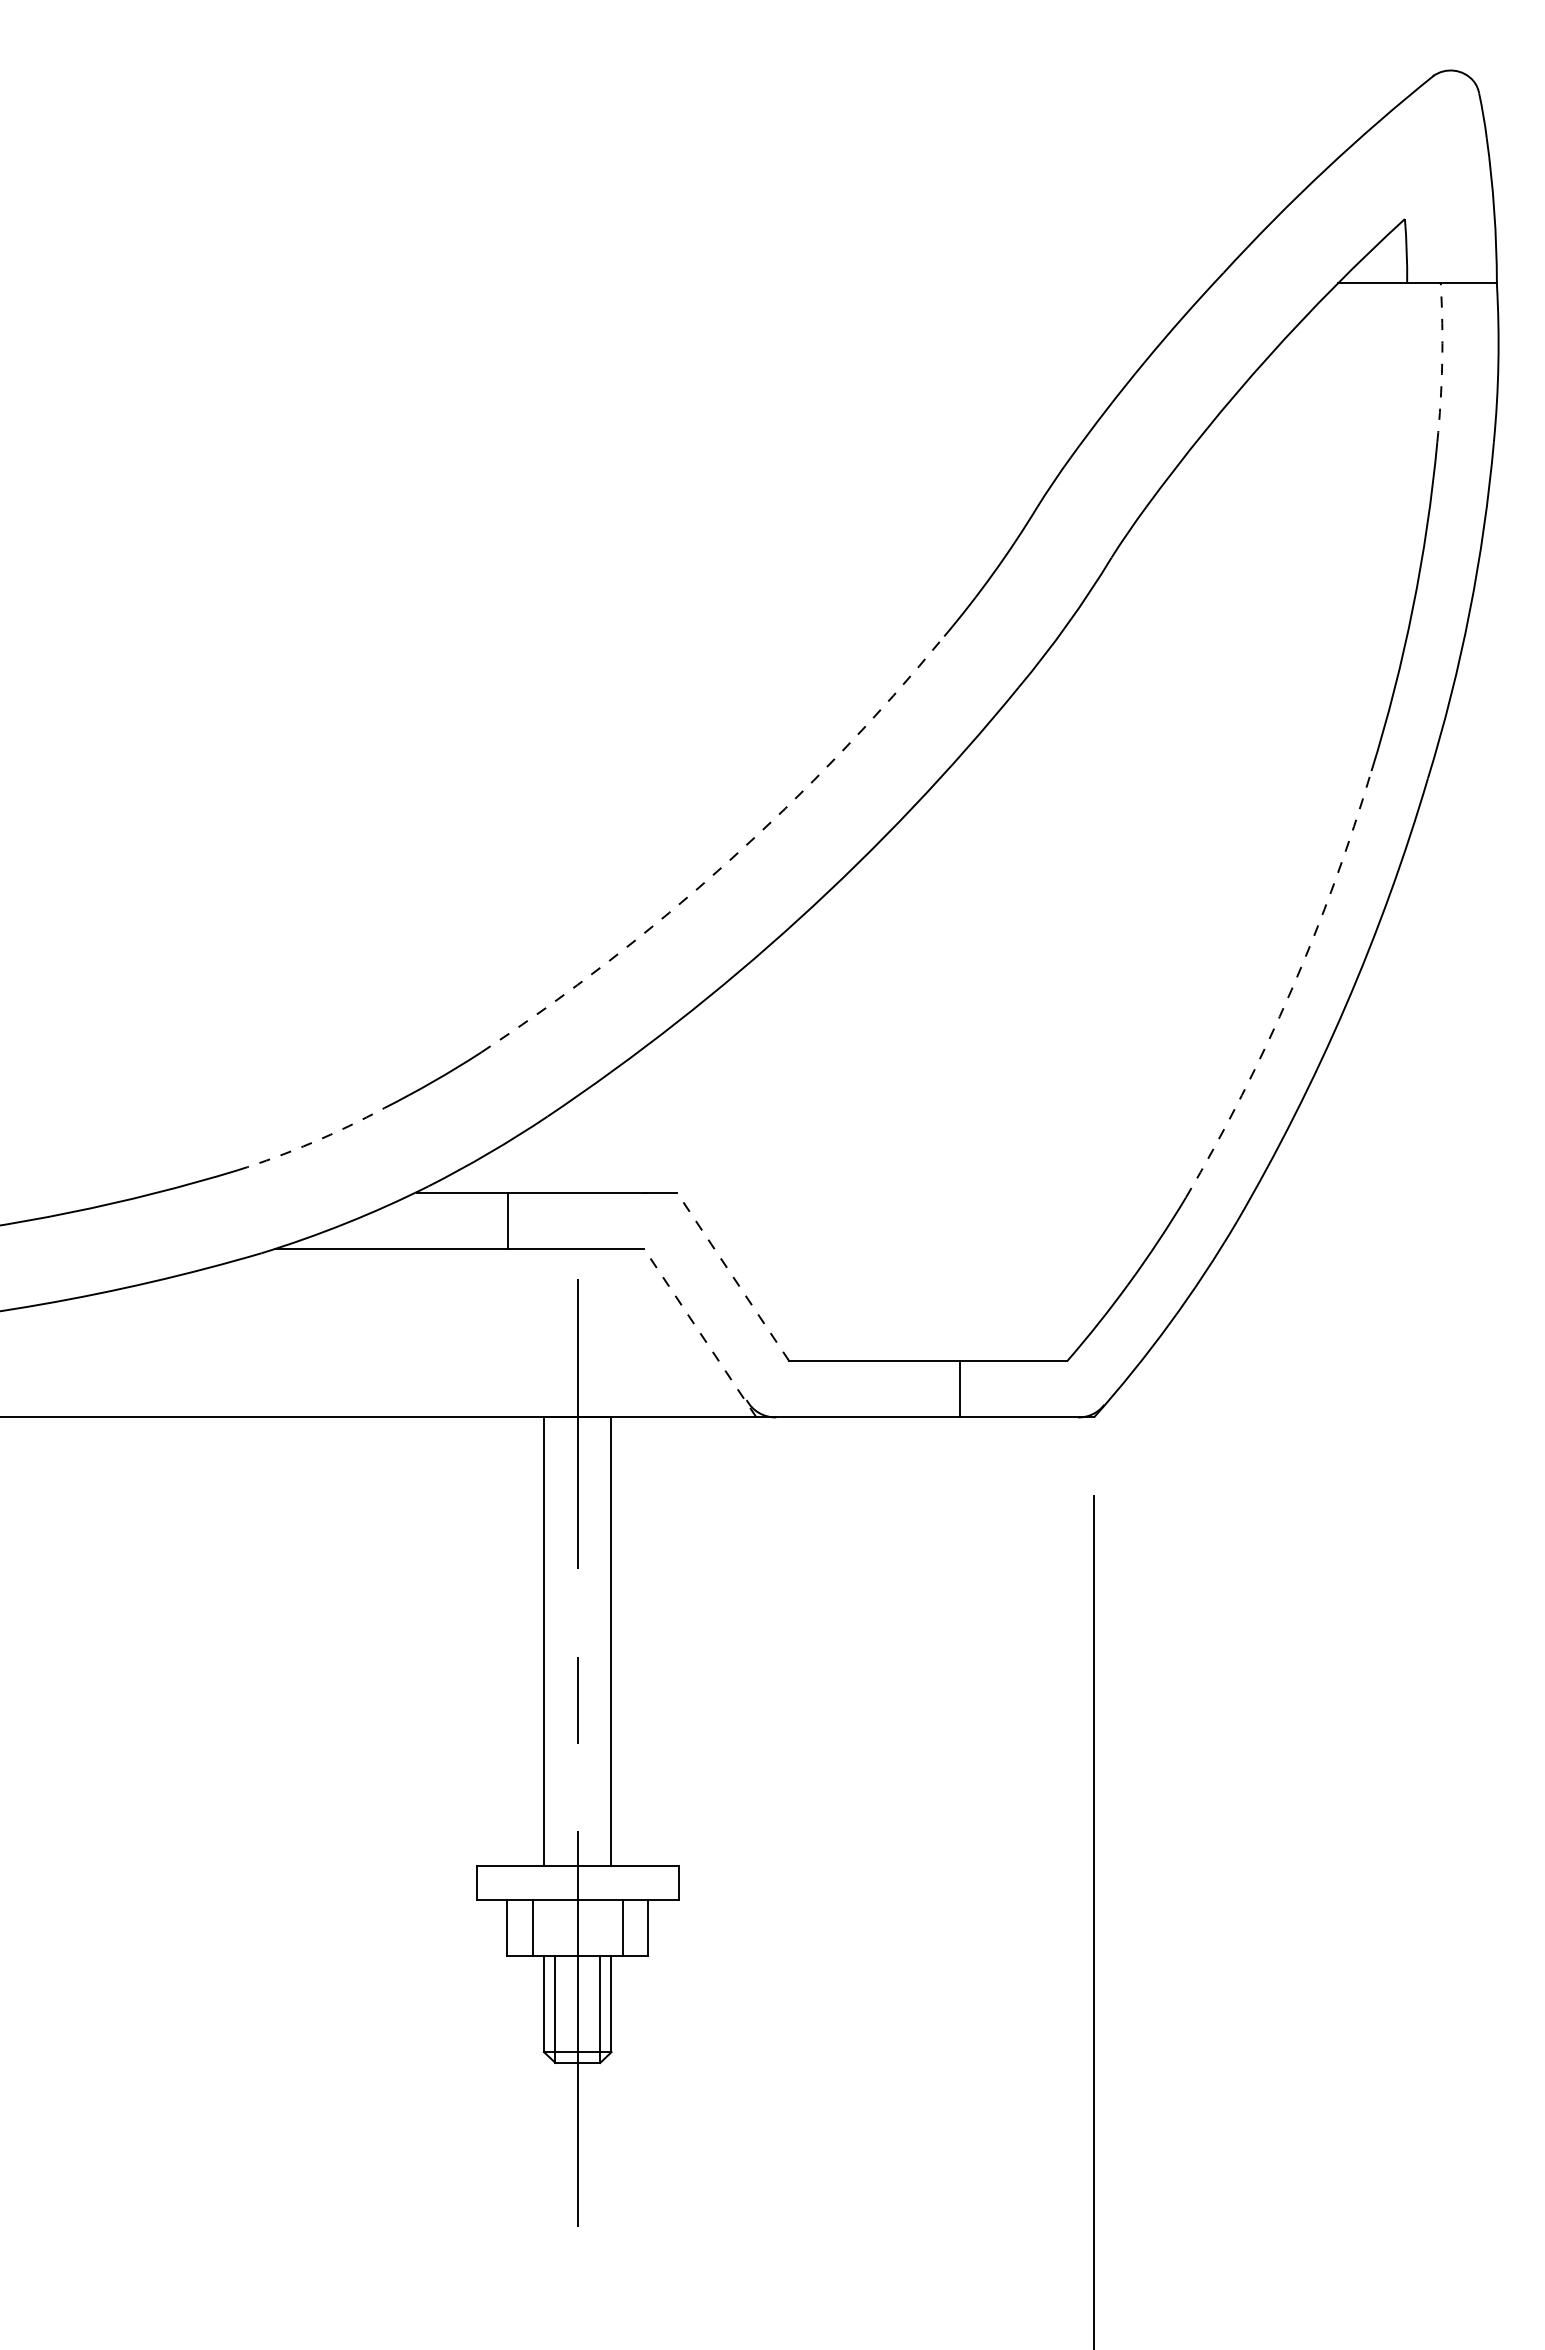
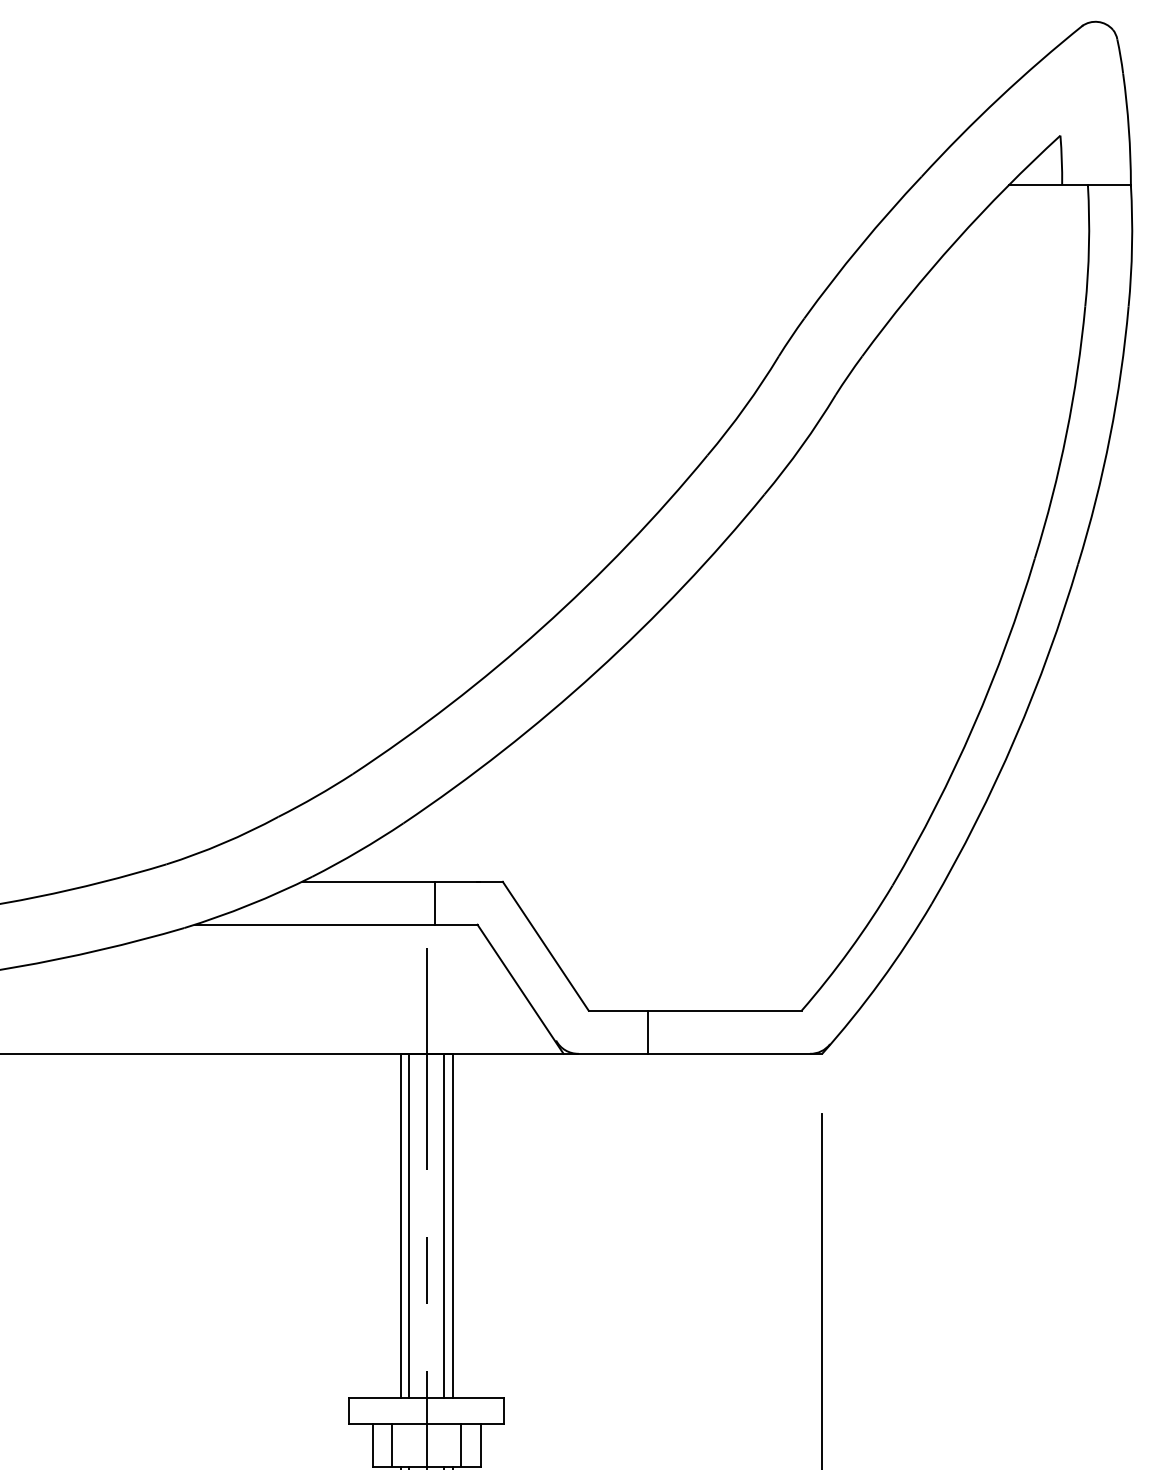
arc: (1442, 363) -> (1089, 246), dashed -> solid
arc: (728, 861) -> (542, 627), dashed -> solid
arc: (1291, 990) -> (973, 726), dashed -> solid
arc: (312, 1142) -> (223, 843), dashed -> solid
line: (508, 1220) -> (434, 902), moved
line: (732, 1276) -> (545, 945), dashed -> solid
line: (700, 1332) -> (520, 988), dashed -> solid
line: (960, 1389) -> (648, 1032), moved
line: (555, 1641) -> (409, 1225), added
line: (600, 1641) -> (444, 1225), added

